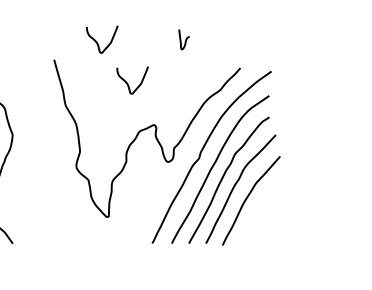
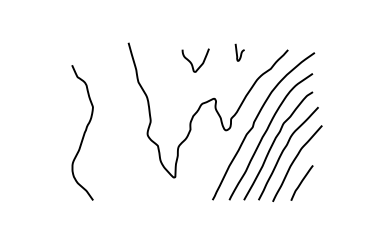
curve: (184, 39) -> (240, 52), moved
curve: (98, 43) -> (166, 28), removed
curve: (256, 222) -> (301, 182), added

